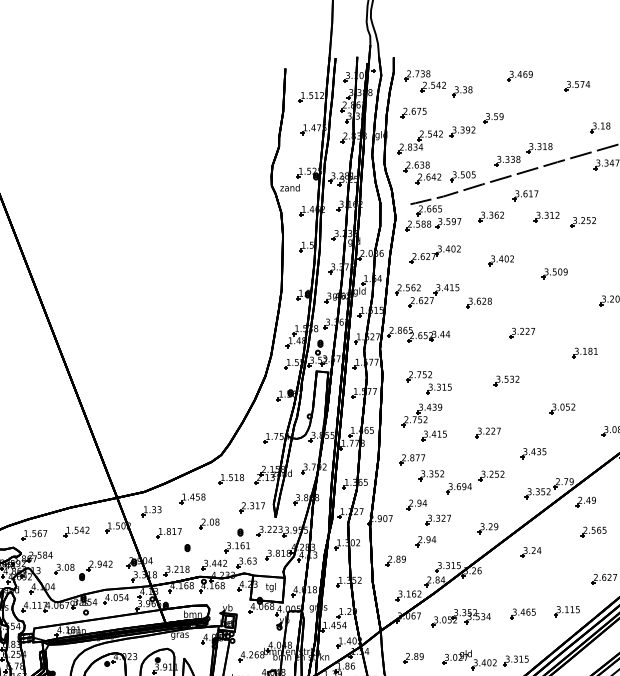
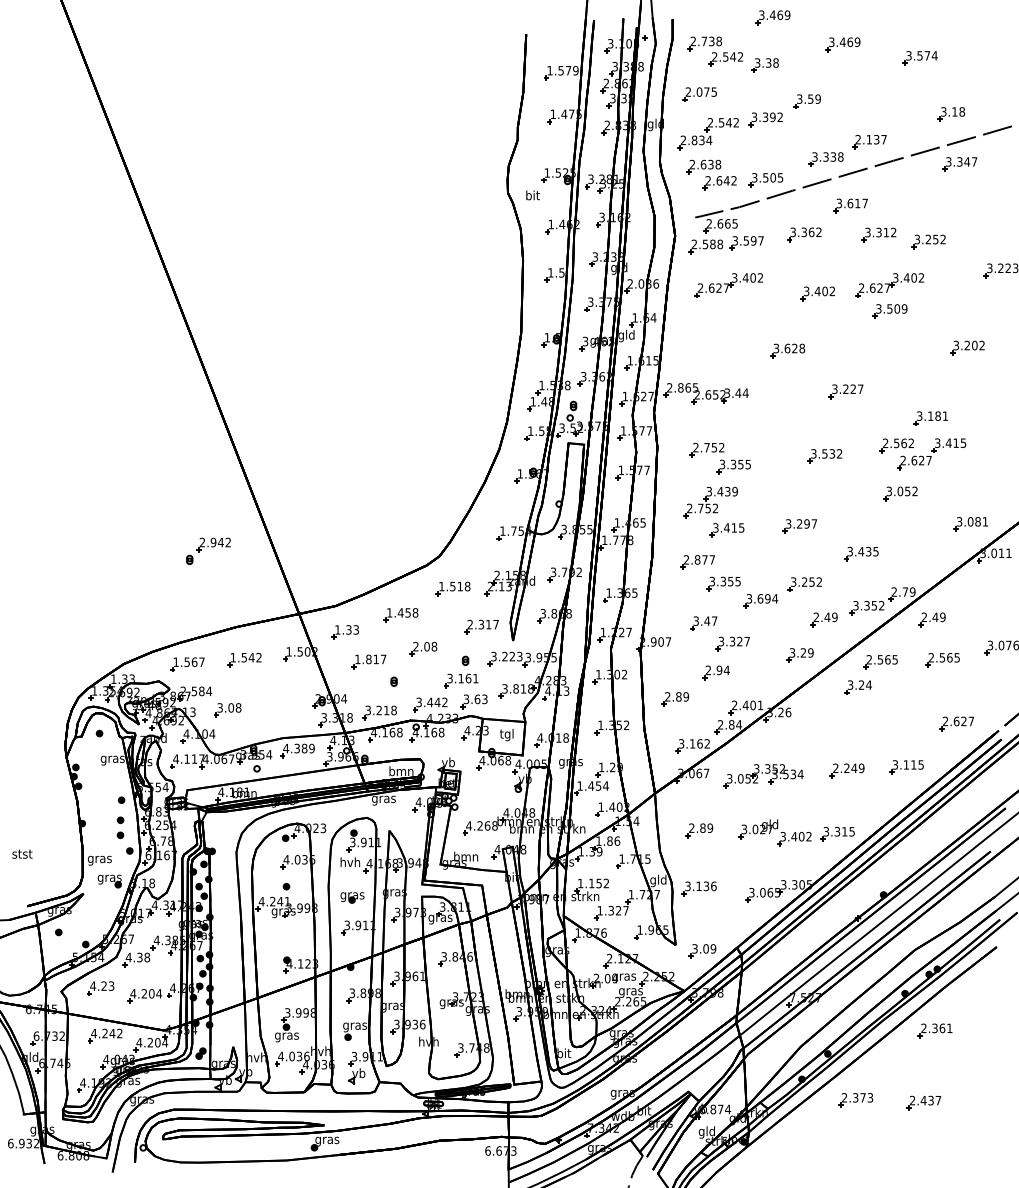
part: (467, 56) -> (772, 17), added
text: (318, 95) -> (571, 70), 1.512 -> 1.579
text: (413, 110) -> (699, 91), 2.675 -> 2.075
text: (540, 146) -> (870, 139), 3.318 -> 2.137
text: (290, 187) -> (532, 195), zand -> bit
part: (554, 254) -> (889, 285), added
part: (427, 296) -> (922, 454), moved
text: (444, 387) -> (740, 464), 3.315 -> 3.355
text: (492, 430) -> (806, 523), 3.227 -> 3.297
text: (441, 473) -> (737, 581), 3.352 -> 3.355
part: (505, 501) -> (823, 619), added
text: (418, 502) -> (705, 620), 2.94 -> 3.47
part: (547, 533) -> (880, 662), added
text: (449, 565) -> (747, 705), 3.315 -> 2.401
part: (95, 570) -> (208, 551), moved
text: (121, 597) -> (304, 748), 4.054 -> 4.389
text: (524, 612) -> (848, 768), 3.465 -> 2.249

